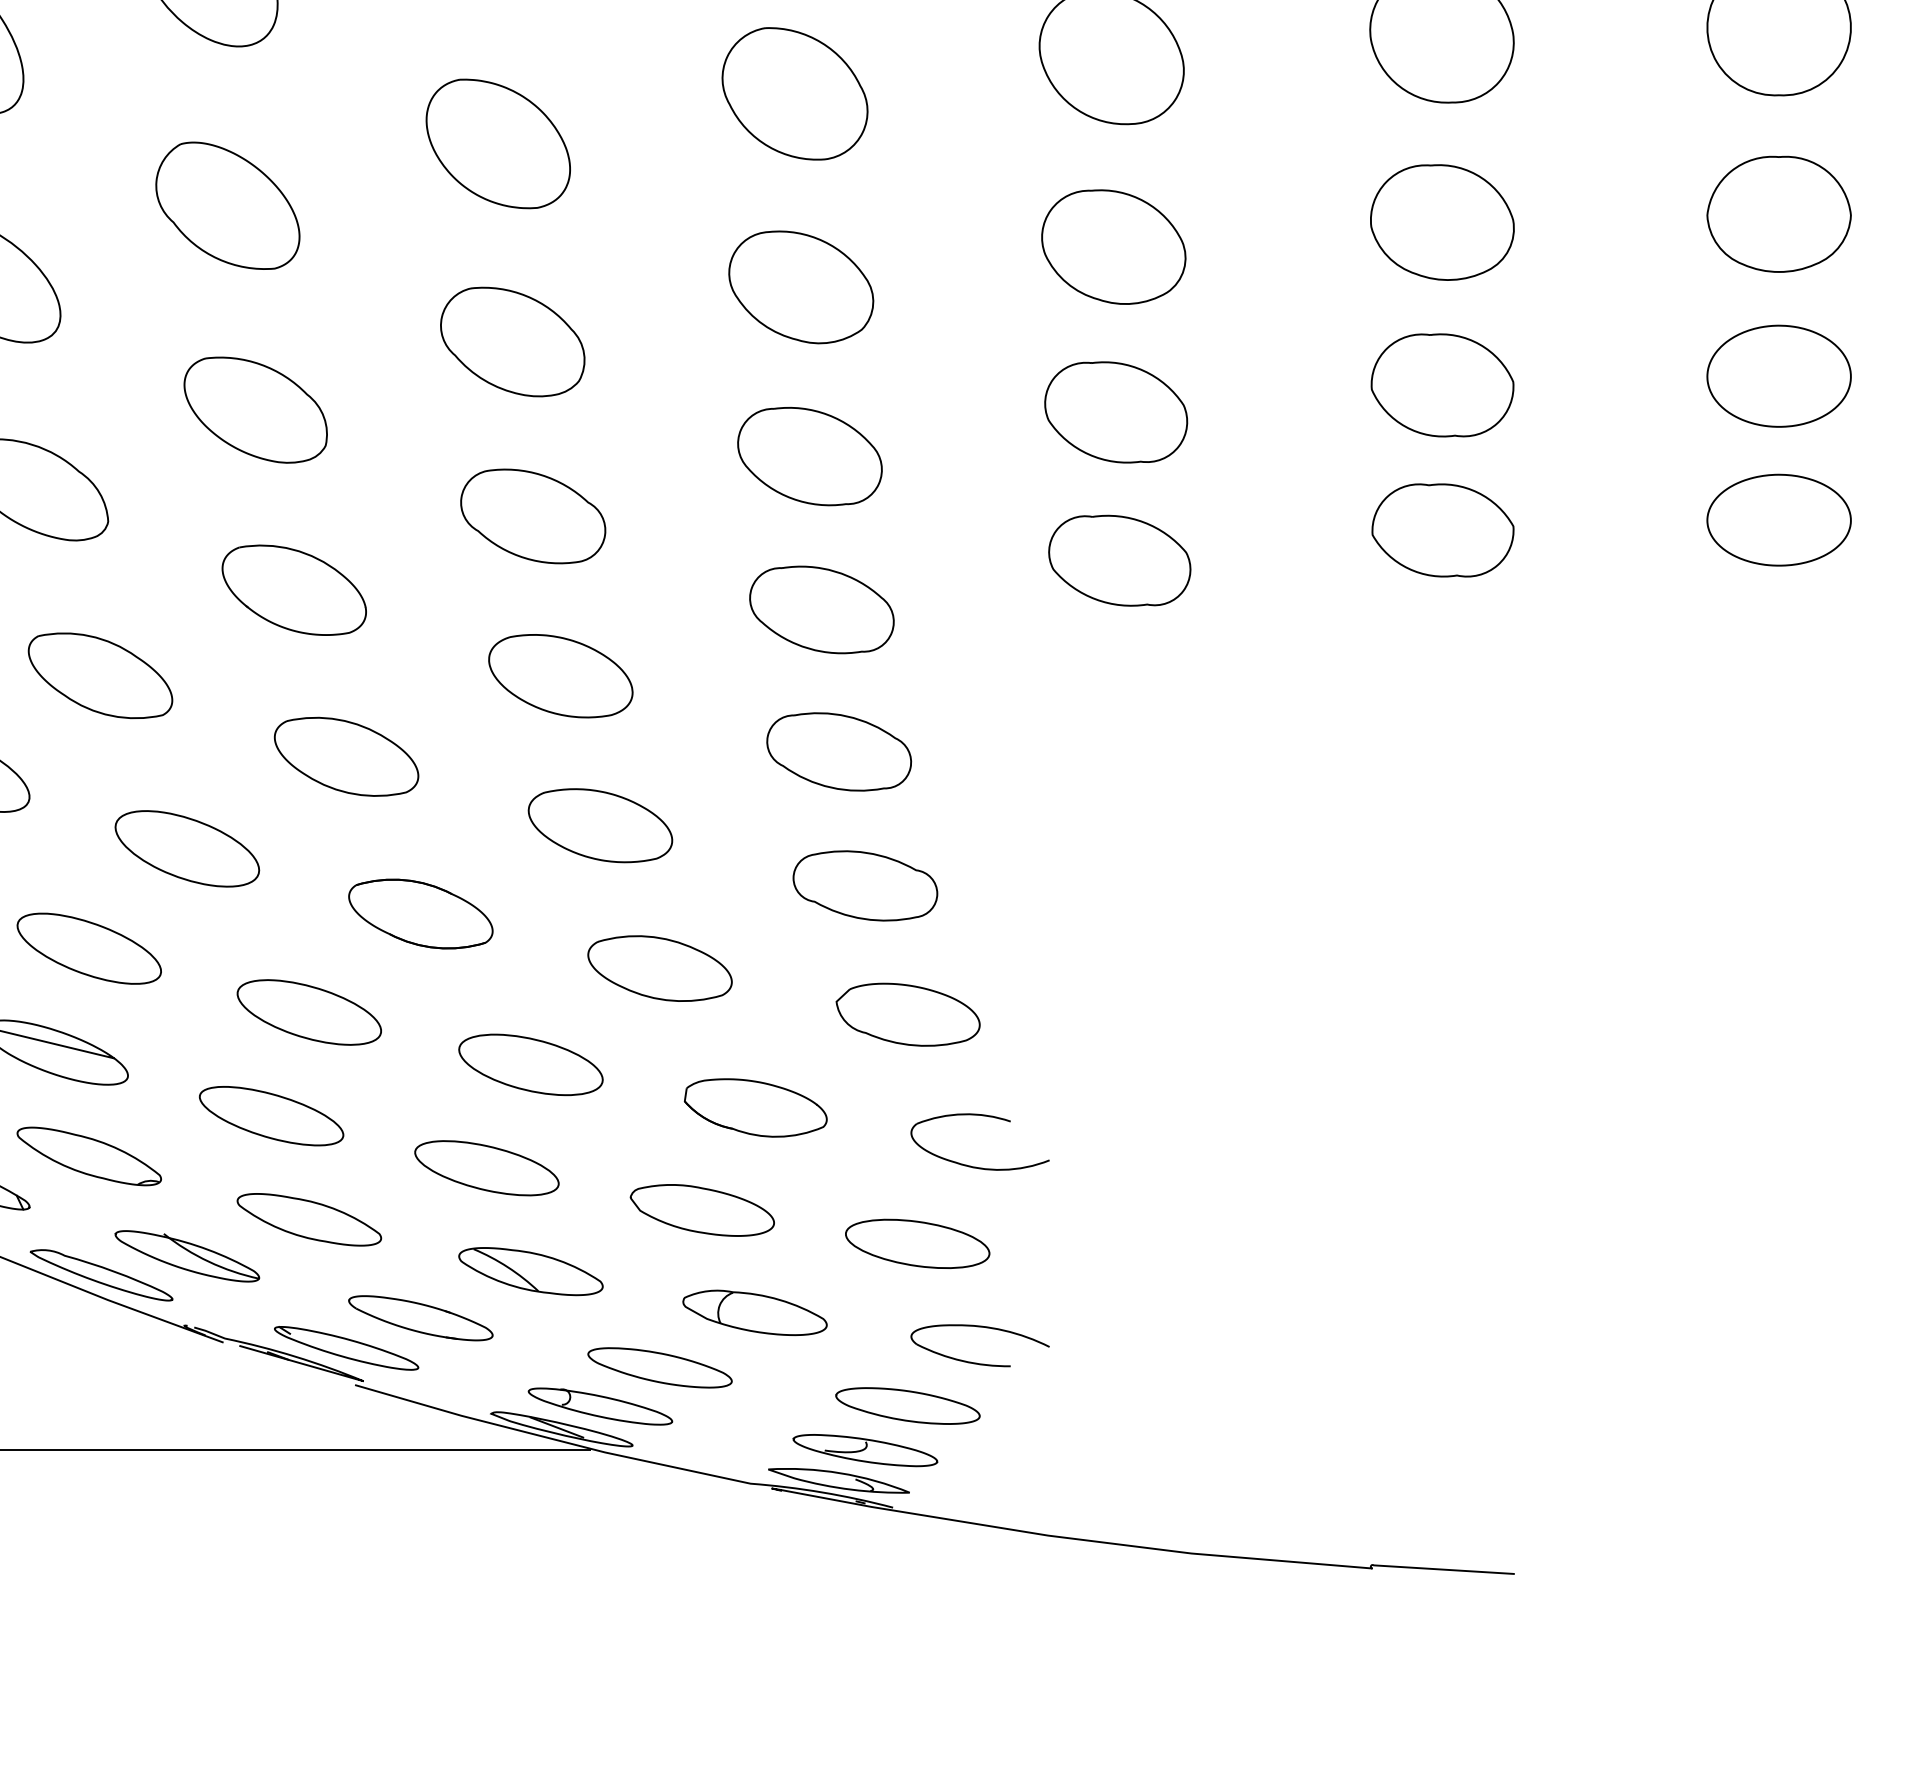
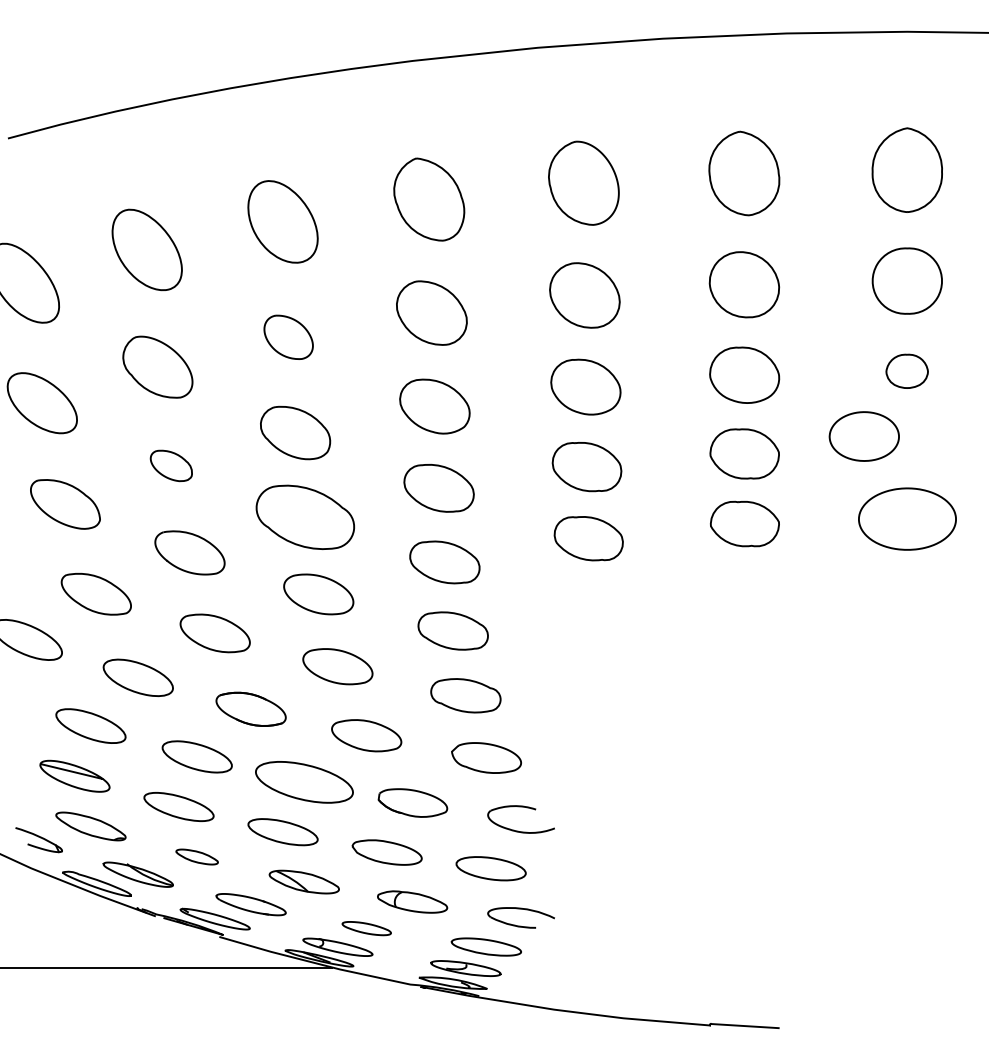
part: (498, 144) -> (288, 337), size x0.7
part: (1777, 214) -> (906, 371), size x0.6
part: (1777, 376) -> (863, 436), moved
part: (256, 409) -> (171, 465), size x0.6
part: (533, 514) -> (305, 516), size x1.4
part: (1777, 518) -> (906, 518), size x1.4
part: (529, 1063) -> (303, 781), size x1.4
part: (307, 1218) -> (196, 856), size x0.6
part: (659, 1367) -> (366, 928), size x0.7

